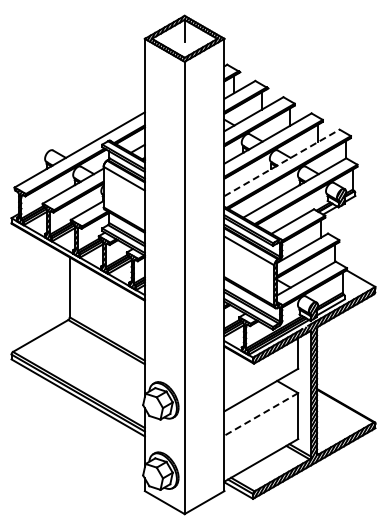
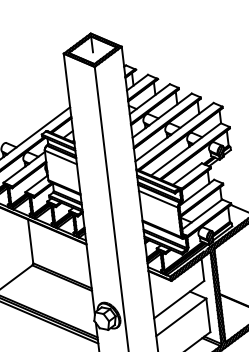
line: (282, 162) -> (174, 131), dashed -> solid
line: (261, 414) -> (181, 317), dashed -> solid

